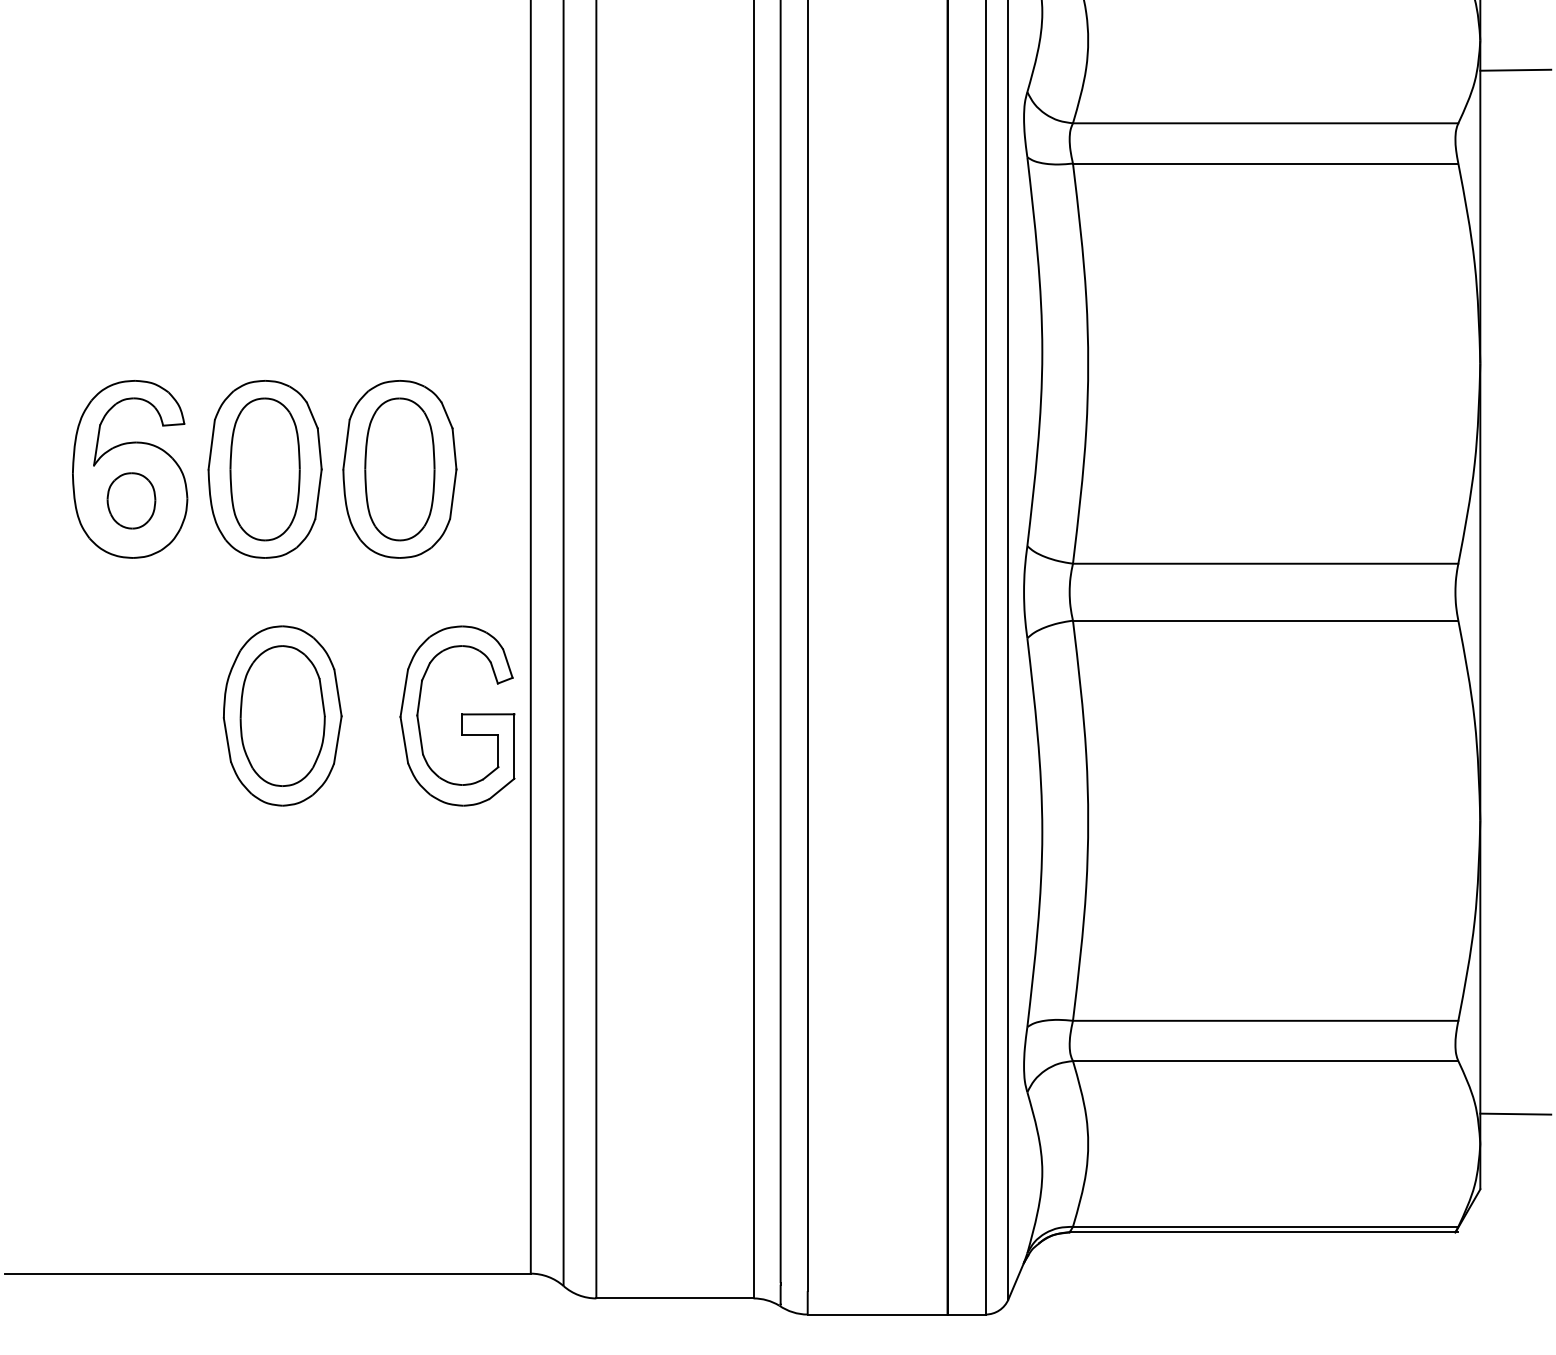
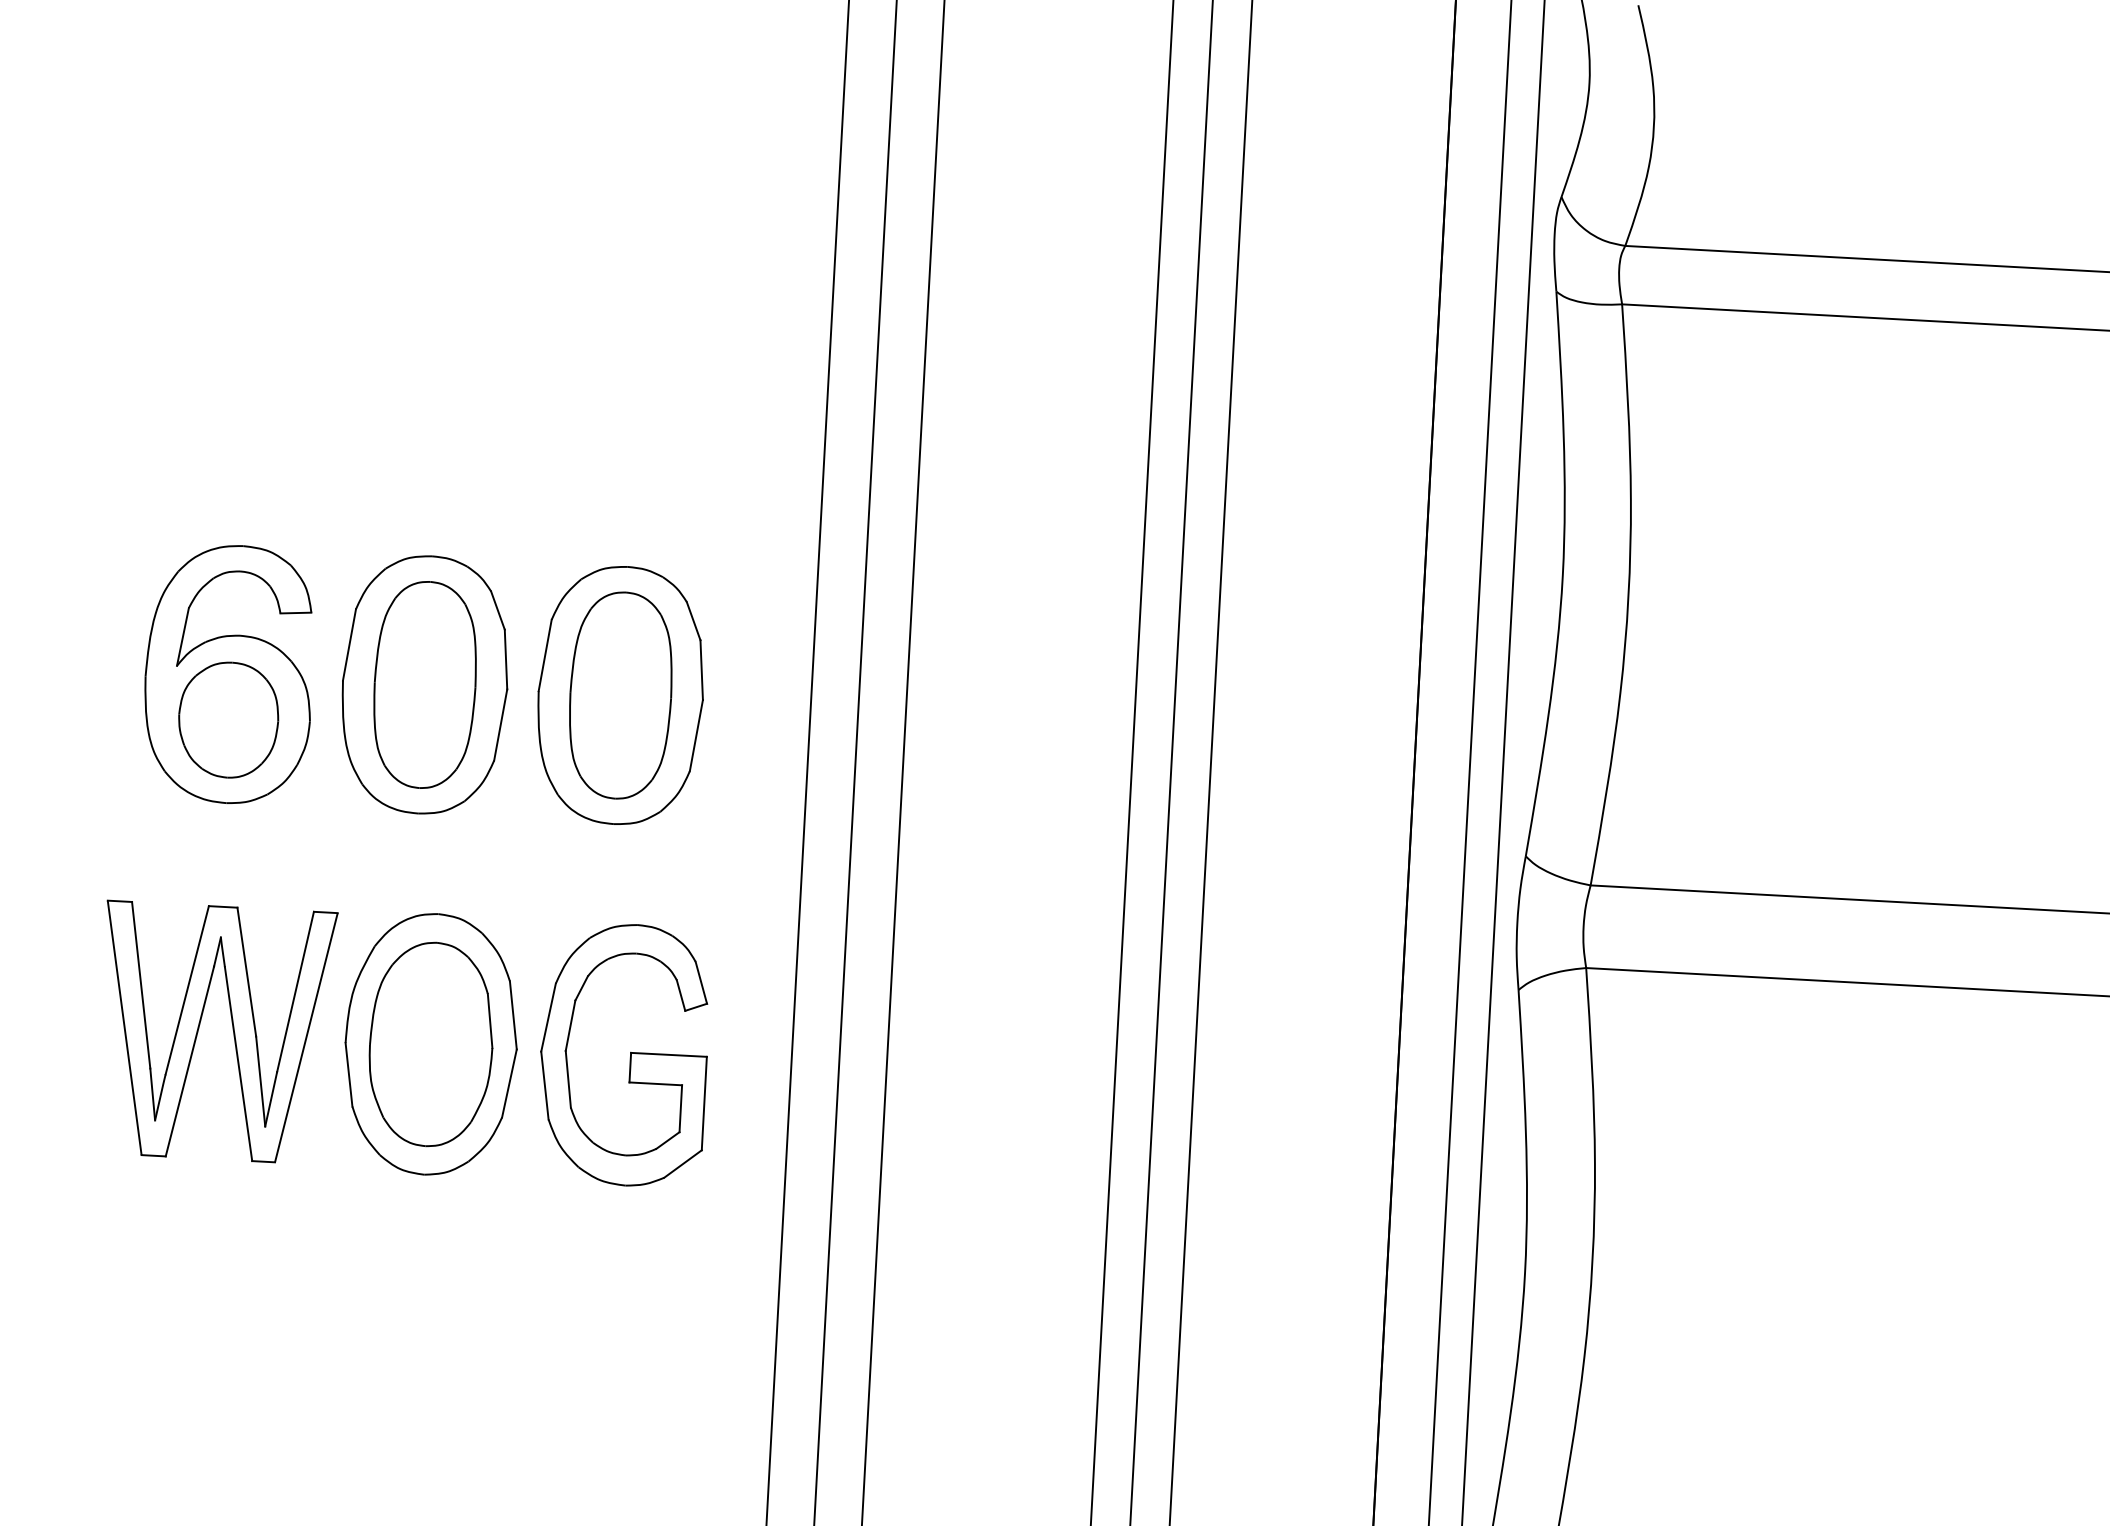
part: (131, 500) -> (228, 719), size x1.43
part: (145, 714) -> (232, 1031), added
part: (457, 715) -> (624, 1054), moved

